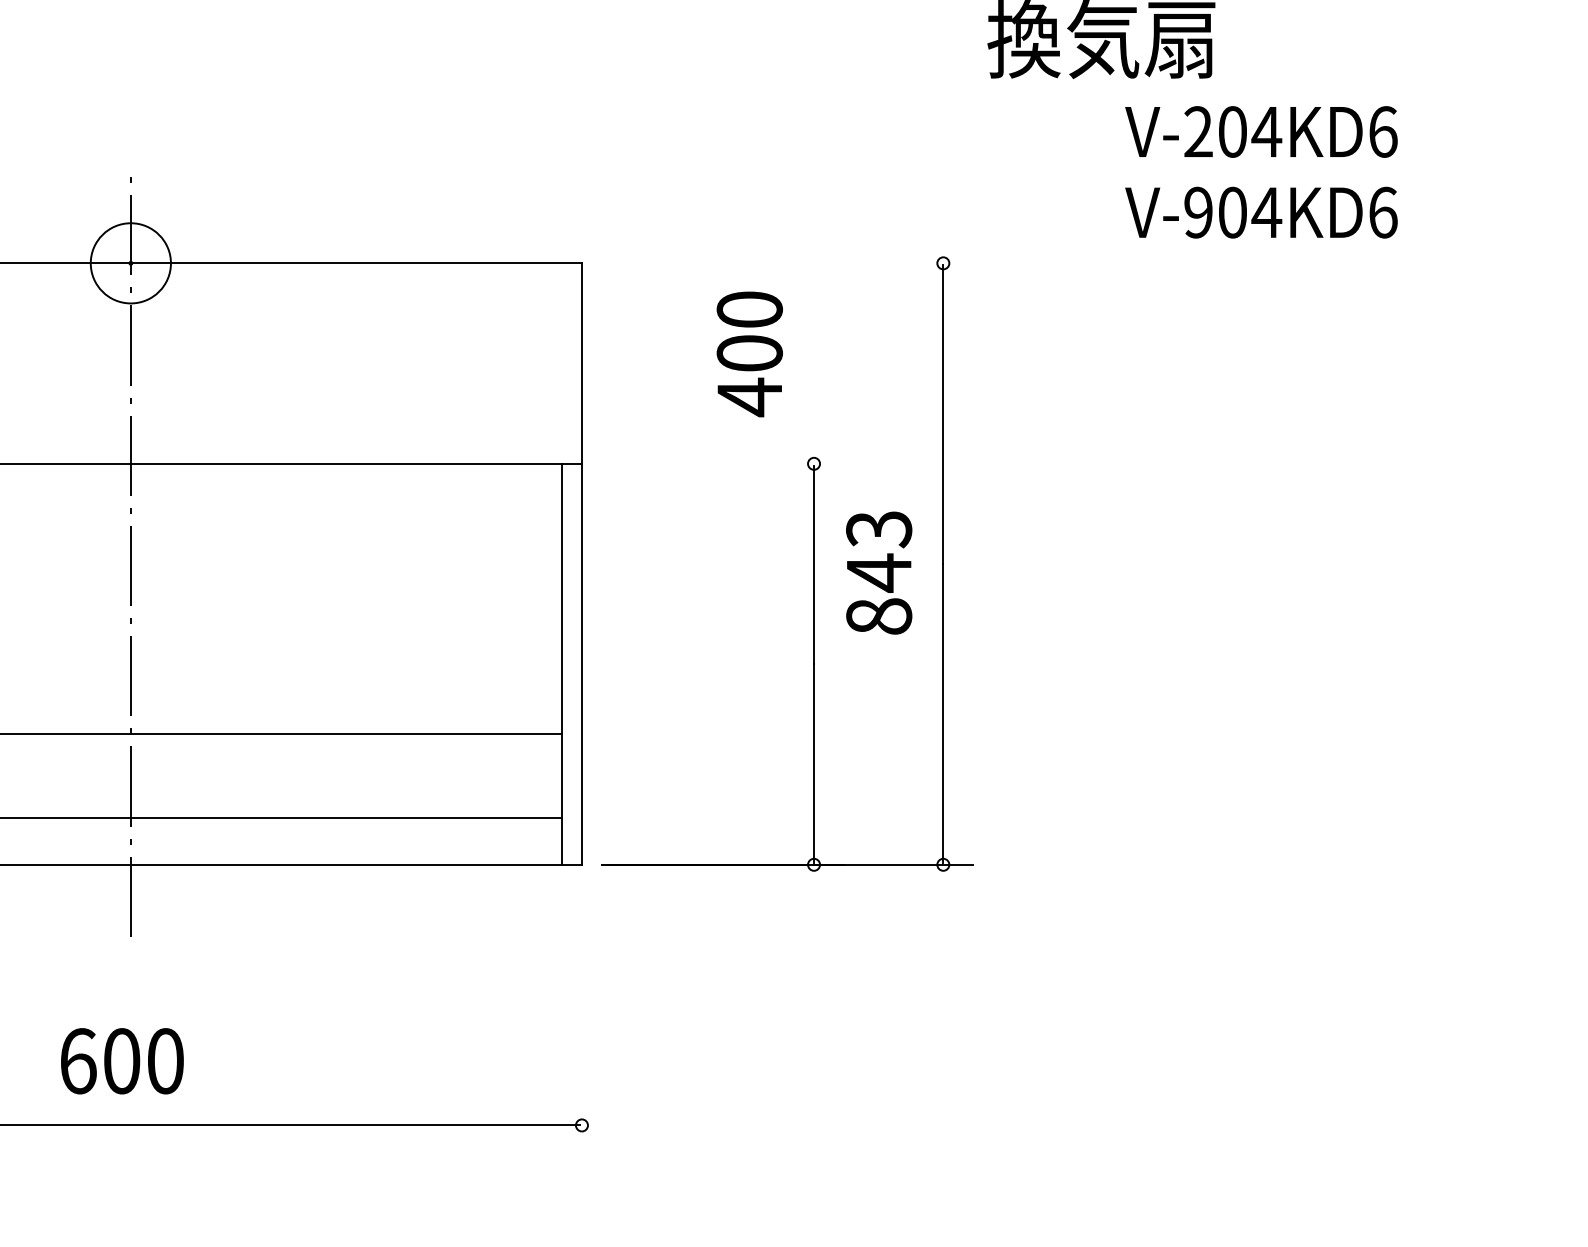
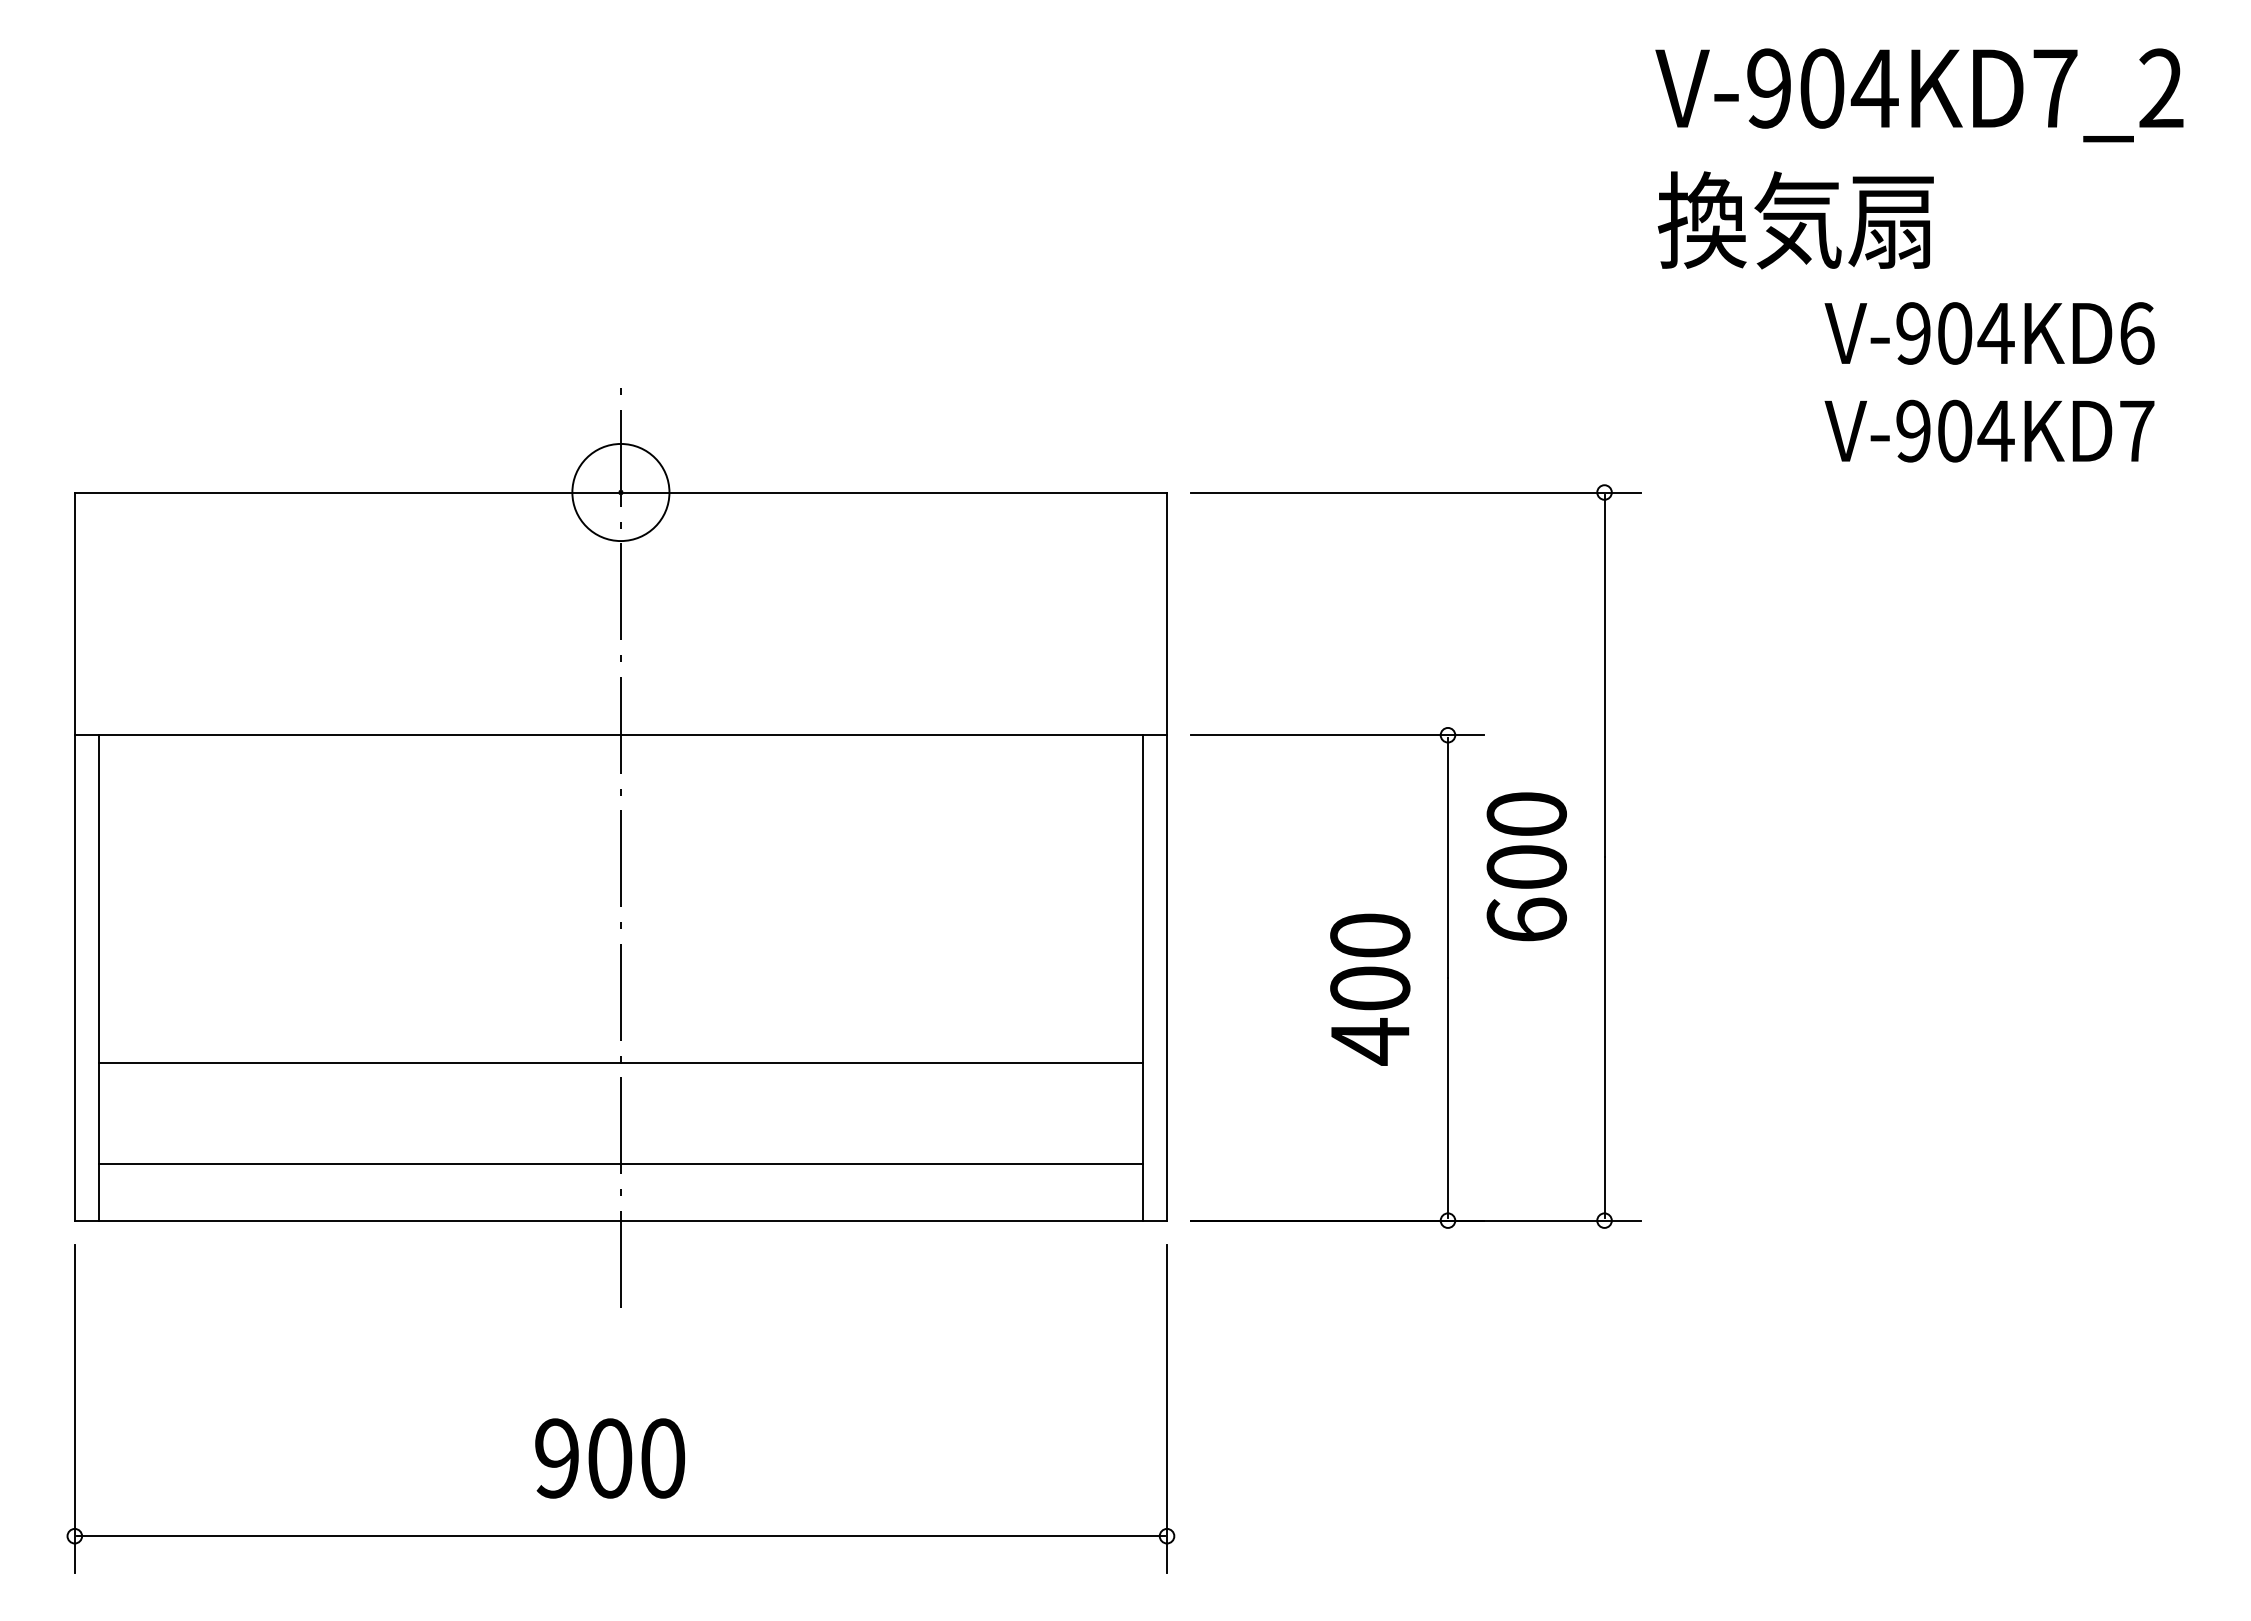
text: (1198, 132) -> (1913, 333), V-204KD6 -> V-904KD6
text: (1383, 212) -> (2137, 430), V-904KD6 -> V-904KD7
line: (787, 263) -> (1415, 492), added
text: (750, 354) -> (1370, 989), moved
line: (722, 464) -> (1337, 735), added
text: (878, 573) -> (1526, 867), 843 -> 600
line: (582, 1019) -> (1167, 1408), added
text: (78, 1061) -> (557, 1458), 600 -> 900

